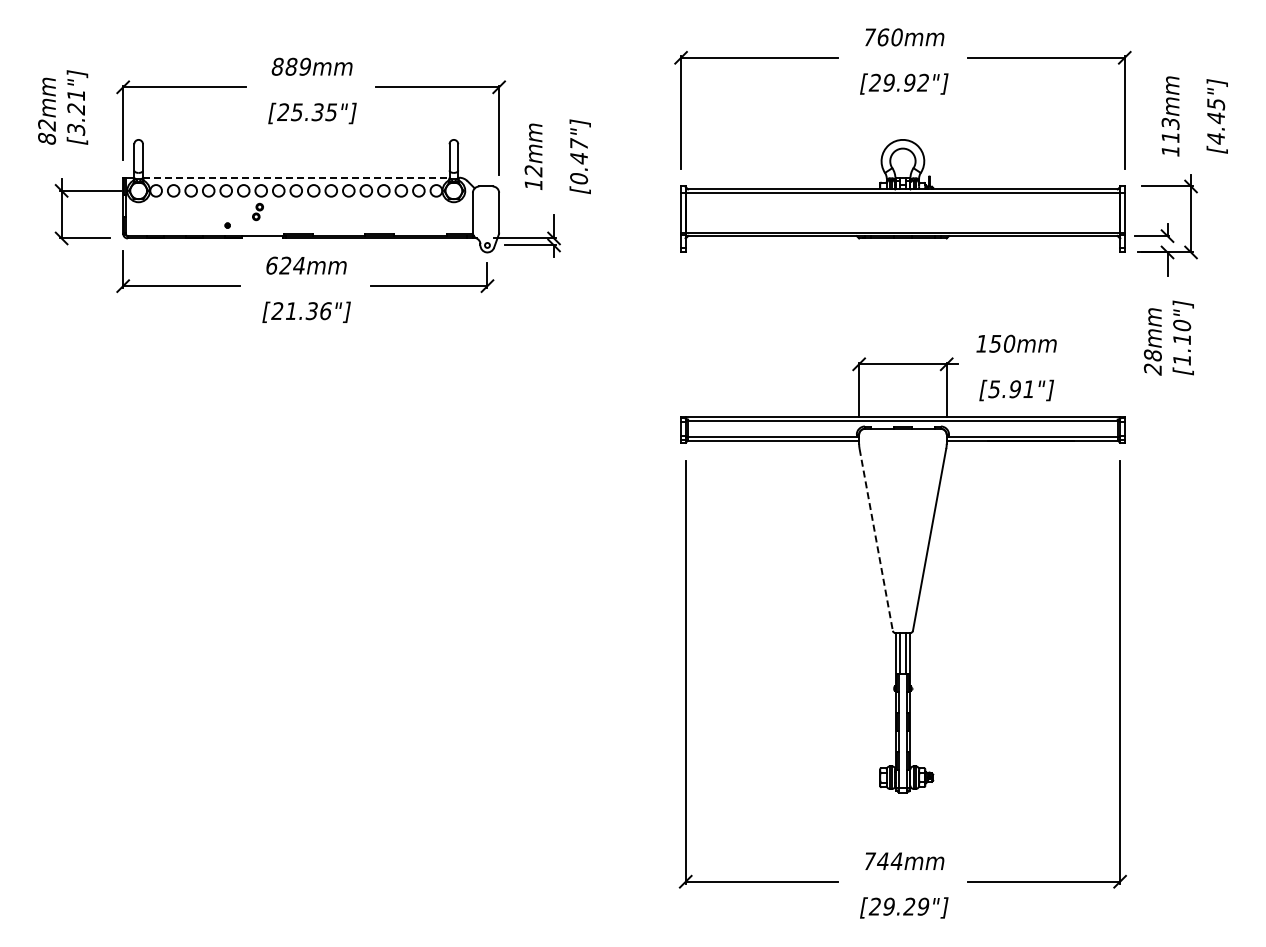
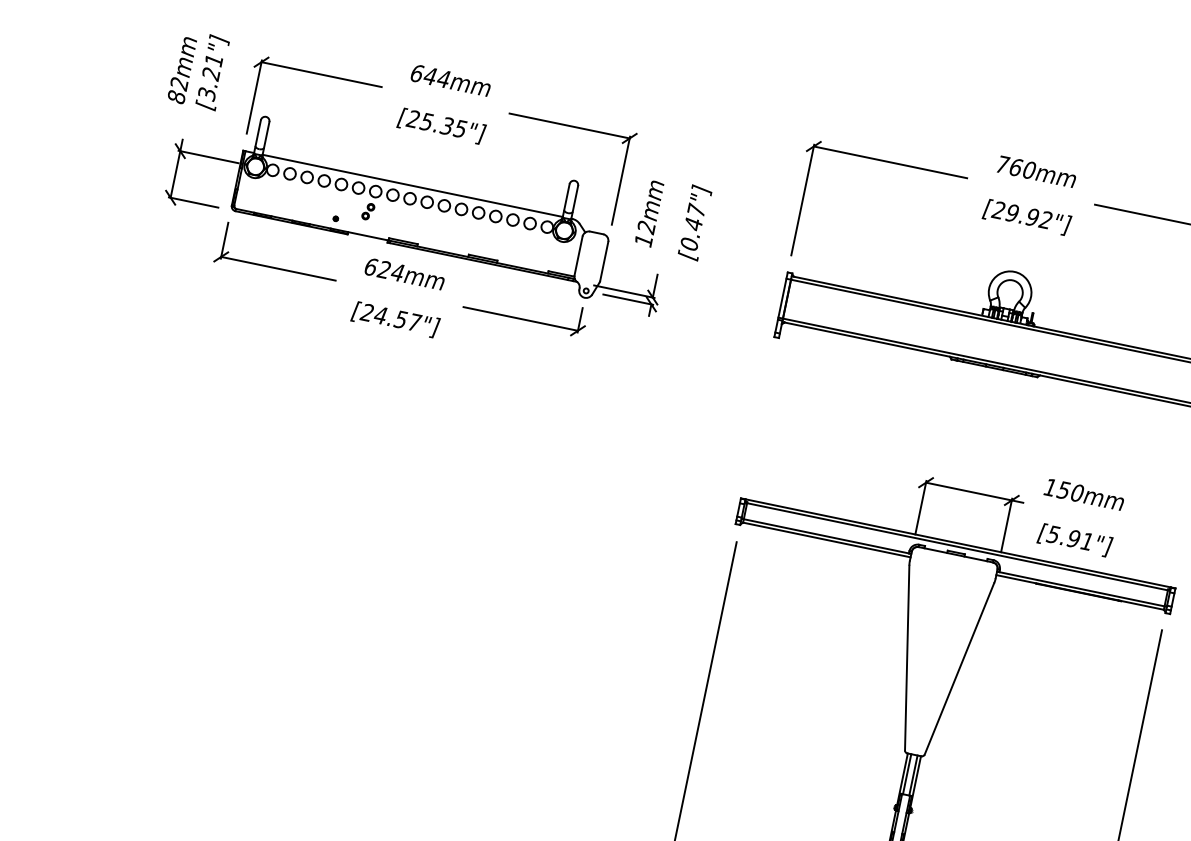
text: (290, 66) -> (429, 75), 889mm -> 644mm
line: (296, 177) -> (412, 185), dashed -> solid
text: (308, 311) -> (397, 319), [21.36"] -> [24.57"]
line: (876, 540) -> (907, 658), dashed -> solid

